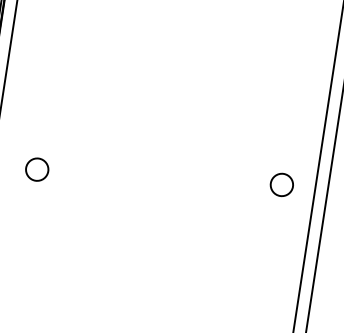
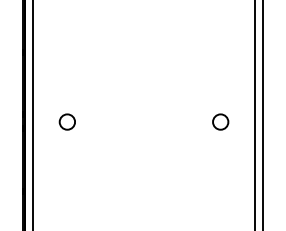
circle: (36, 168) -> (66, 121), moved
circle: (281, 184) -> (220, 121), moved

